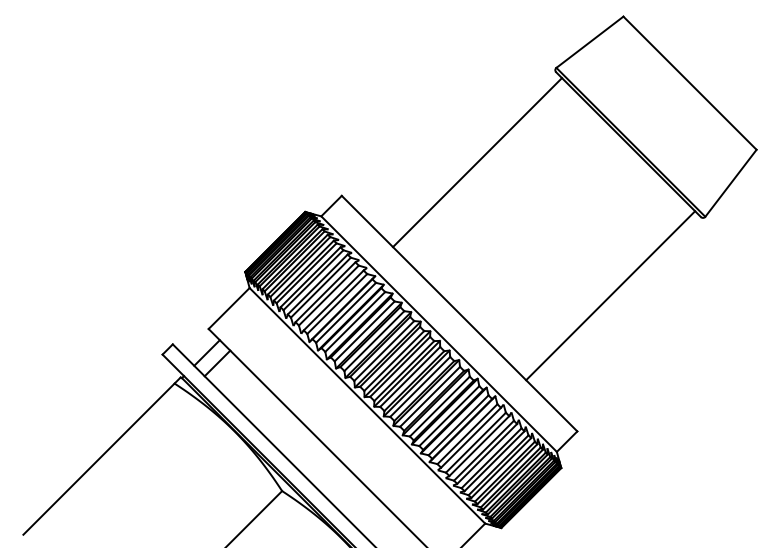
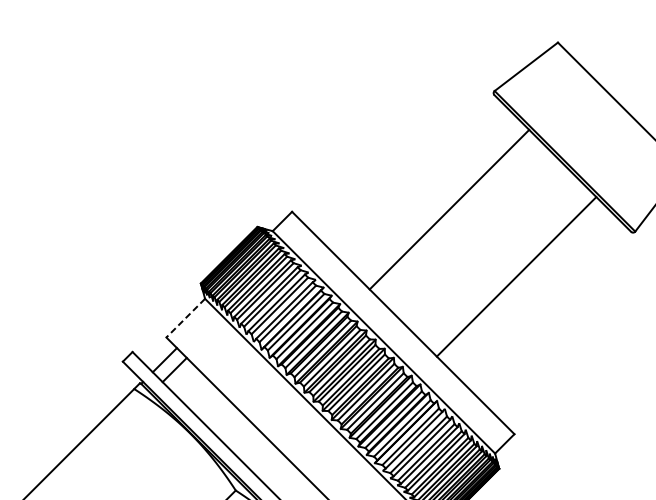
line: (477, 162) -> (449, 209), moved
line: (610, 295) -> (516, 276), moved
line: (229, 308) -> (186, 318), solid -> dashed

